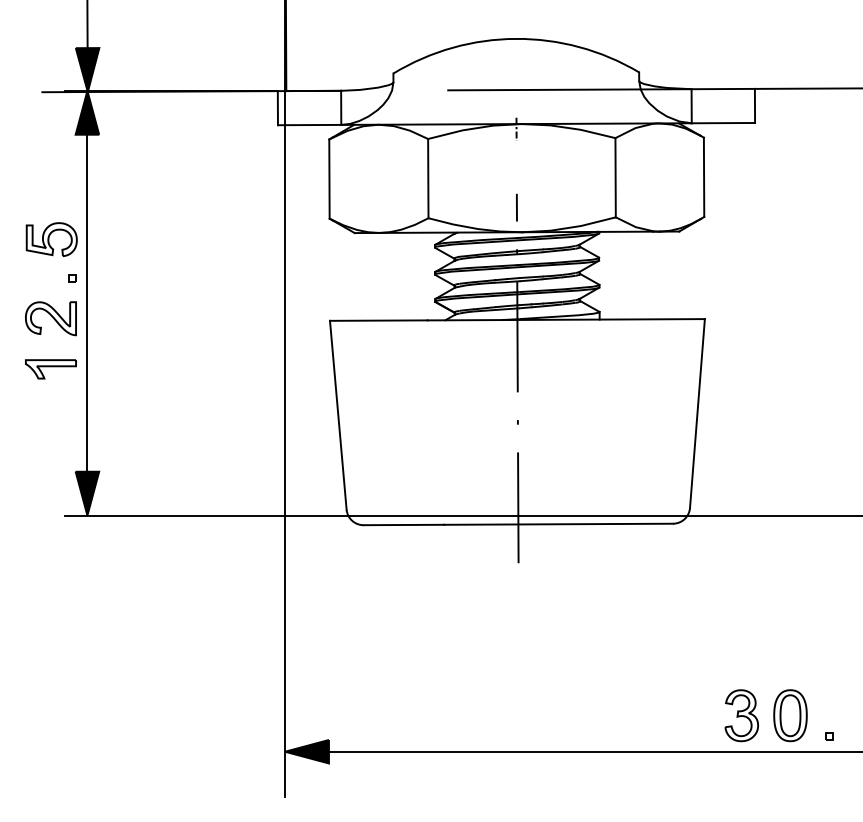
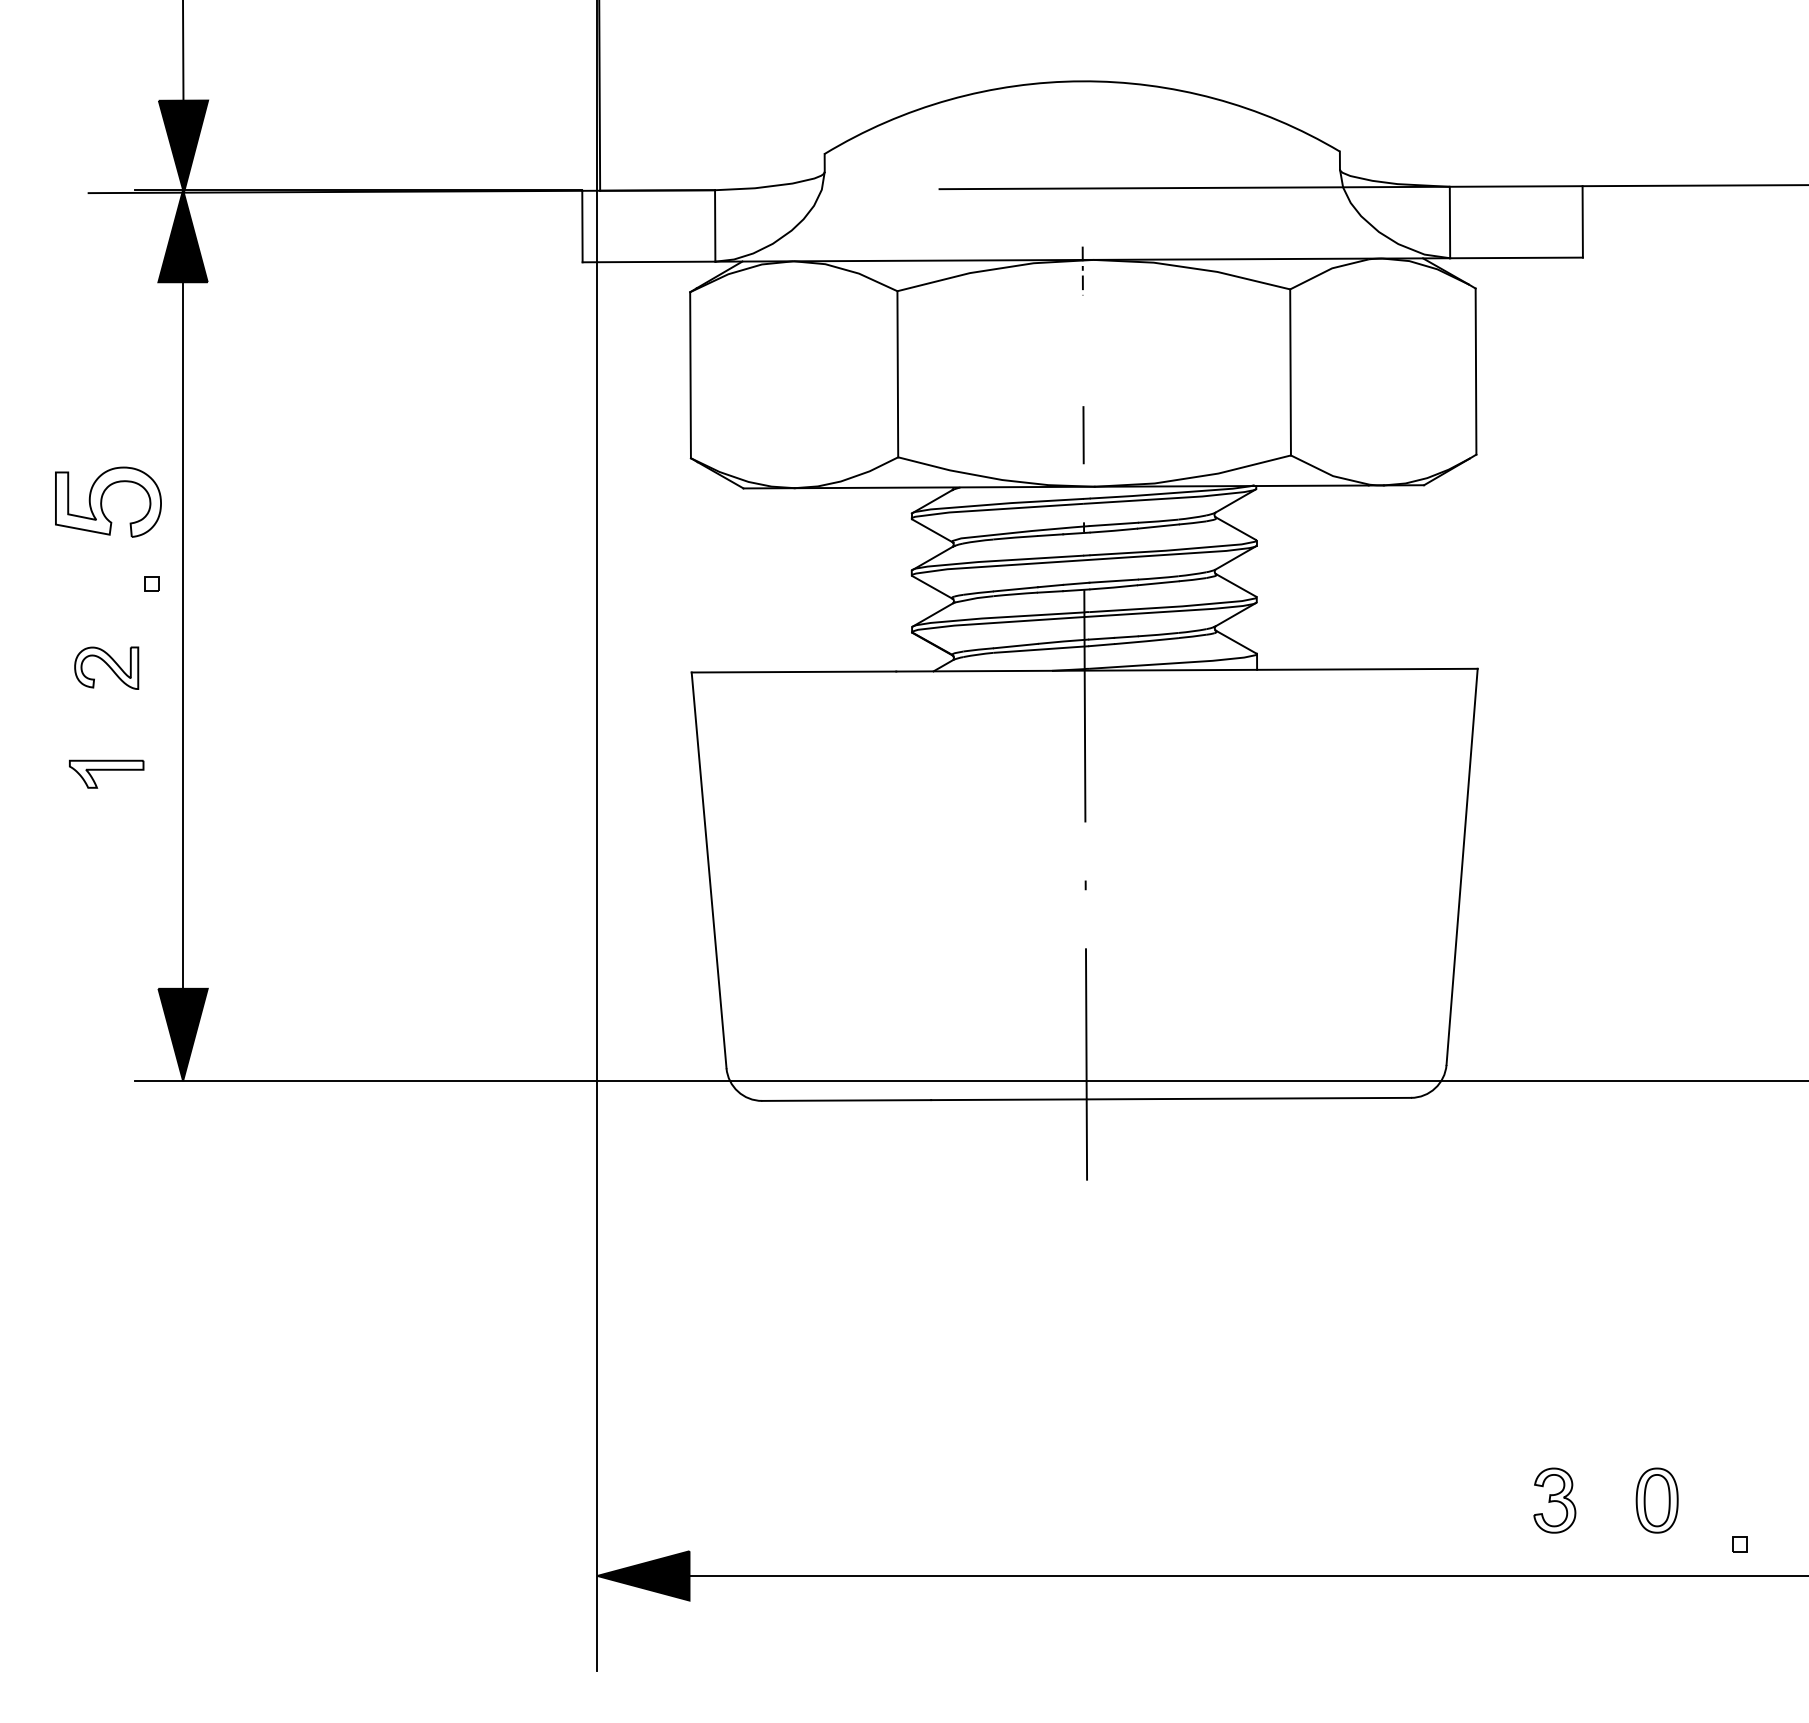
part: (50, 318) -> (105, 667), size x0.6
part: (50, 369) -> (105, 774), size x0.7
part: (741, 715) -> (1554, 1499), size x0.6
part: (790, 715) -> (1657, 1499), size x0.6

